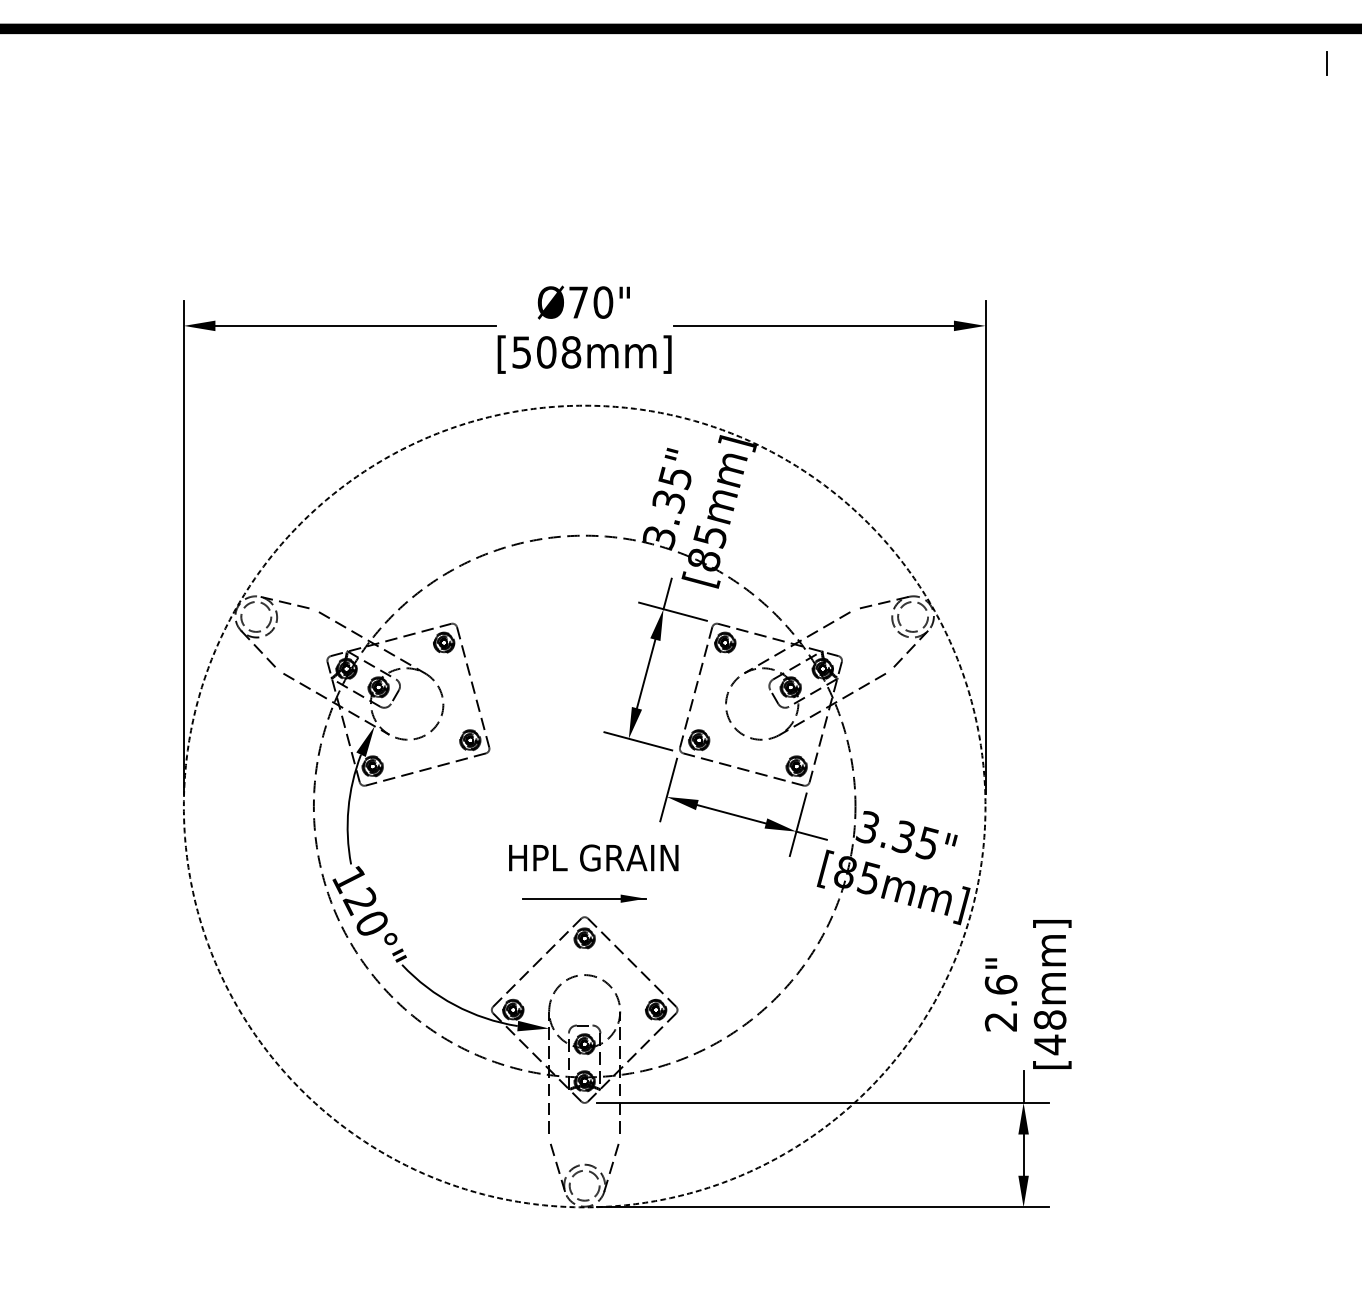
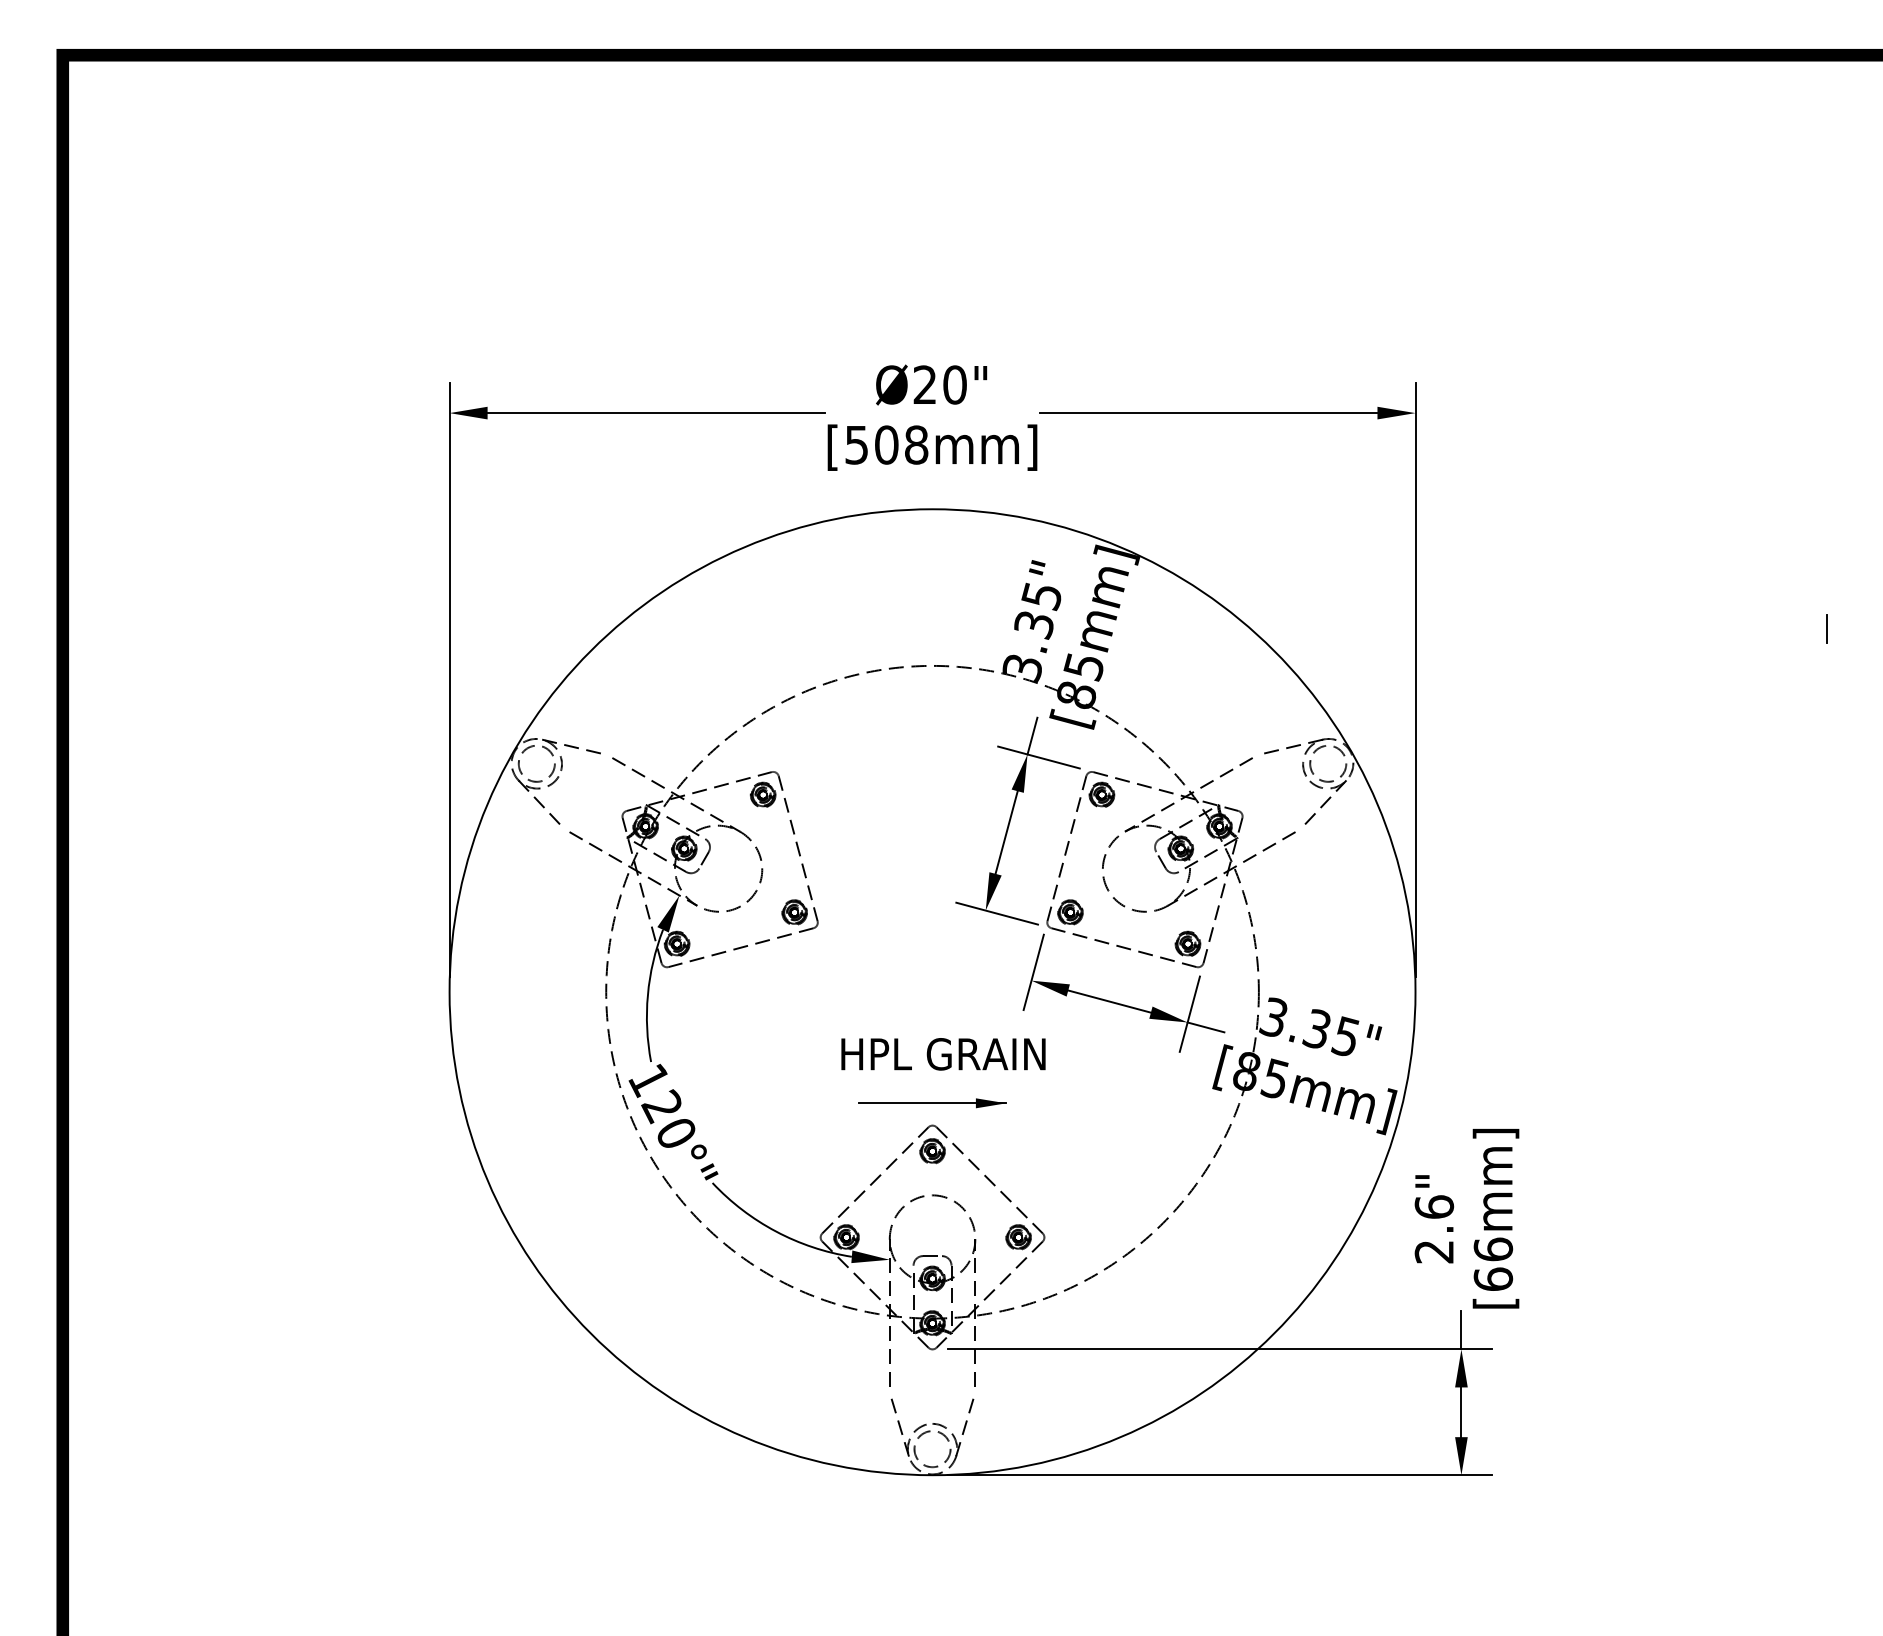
line: (1326, 63) -> (1826, 628), moved
text: (578, 302) -> (924, 384), Ø70" -> Ø20"
circle: (584, 806) -> (932, 992), dashed -> solid
text: (1050, 1032) -> (1493, 1264), [48mm] -> [66mm]

